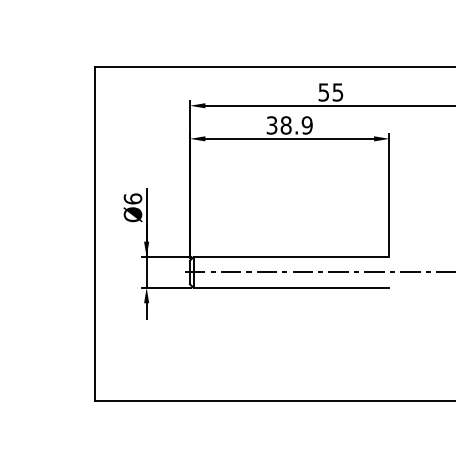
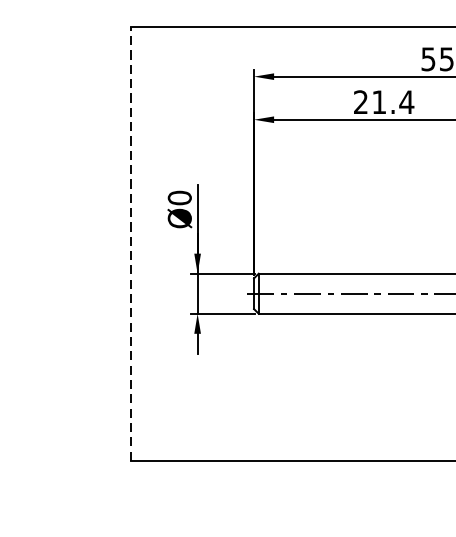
text: (289, 125) -> (383, 102), 38.9 -> 21.4
text: (132, 198) -> (179, 197), Ø6 -> Ø0
line: (95, 234) -> (131, 244), solid -> dashed

